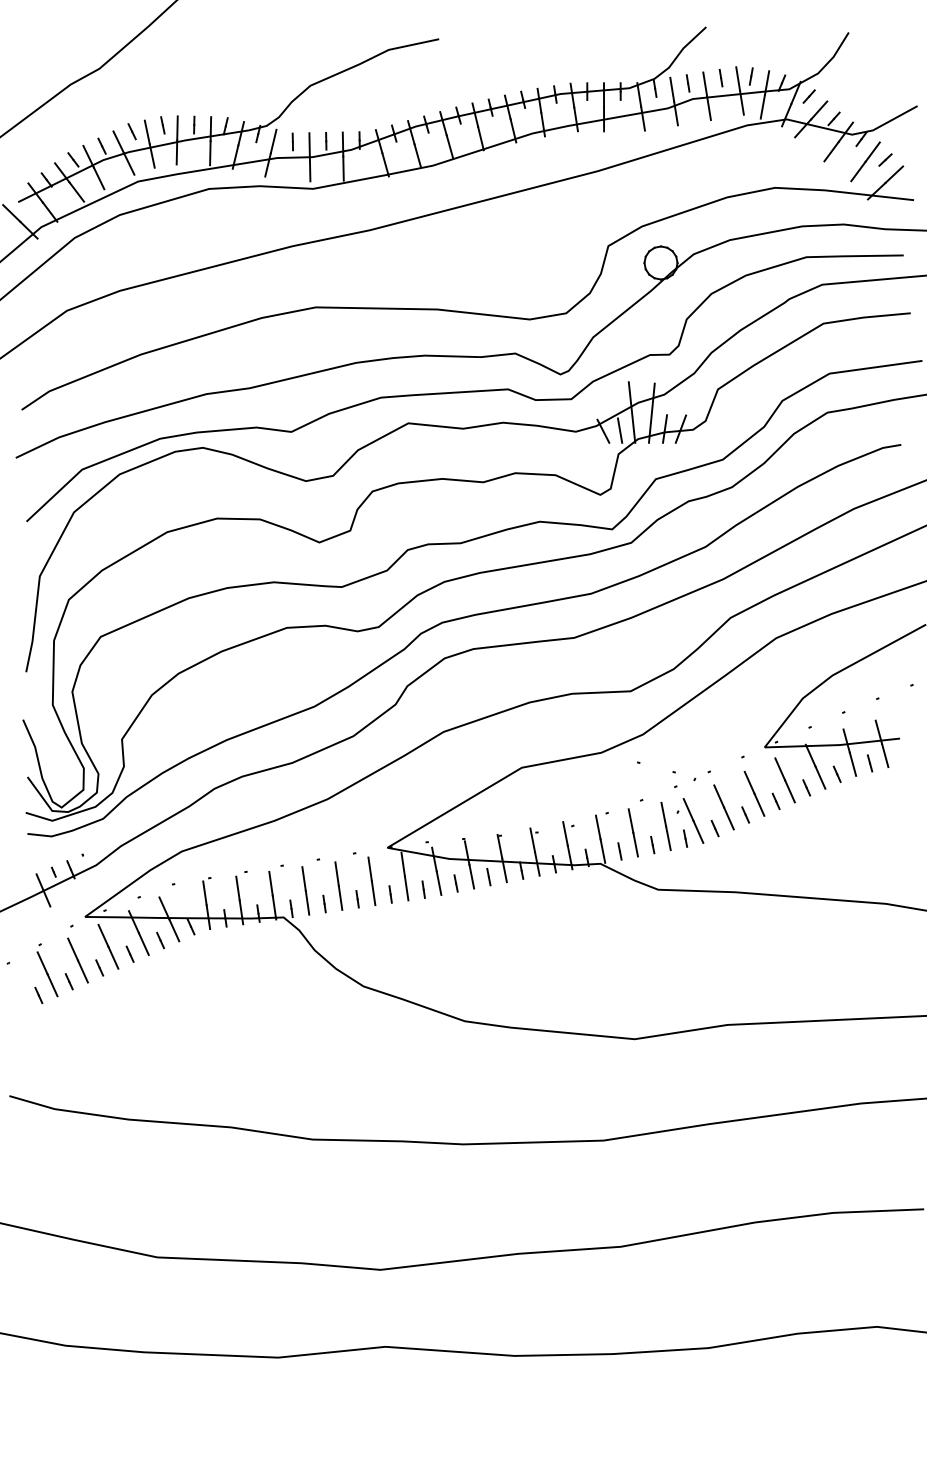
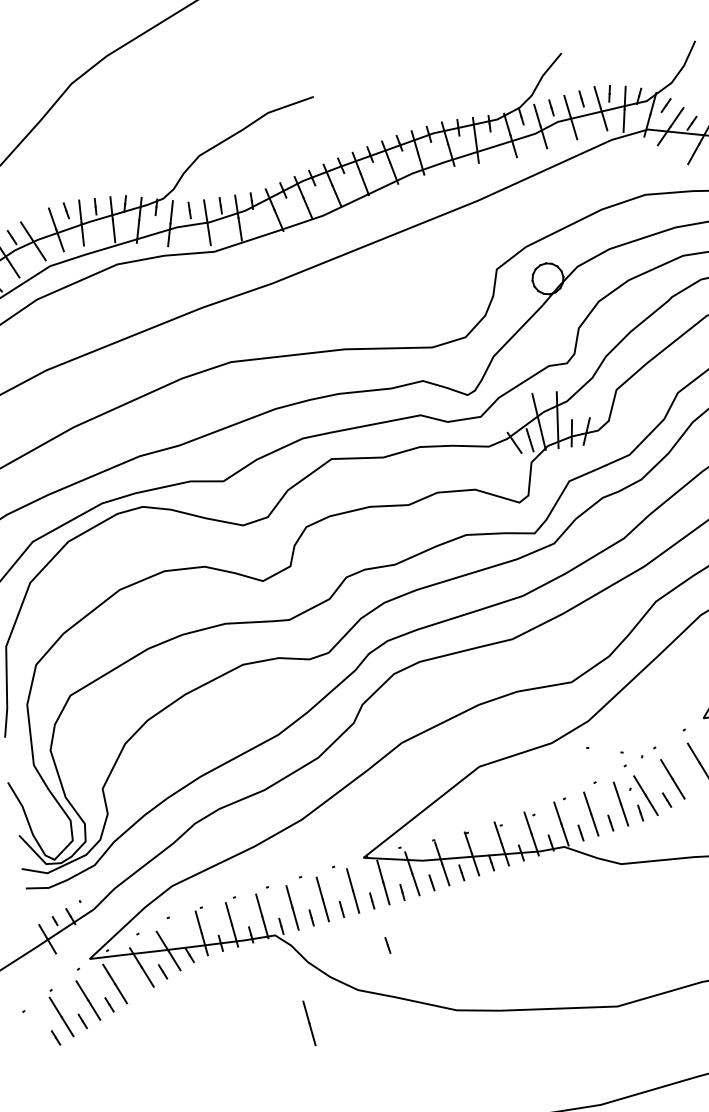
line: (131, 131) -> (37, 220), removed
line: (745, 814) -> (693, 783), removed
line: (400, 943) -> (387, 945), added
line: (129, 953) -> (135, 987), removed
line: (307, 1014) -> (309, 1023), added

